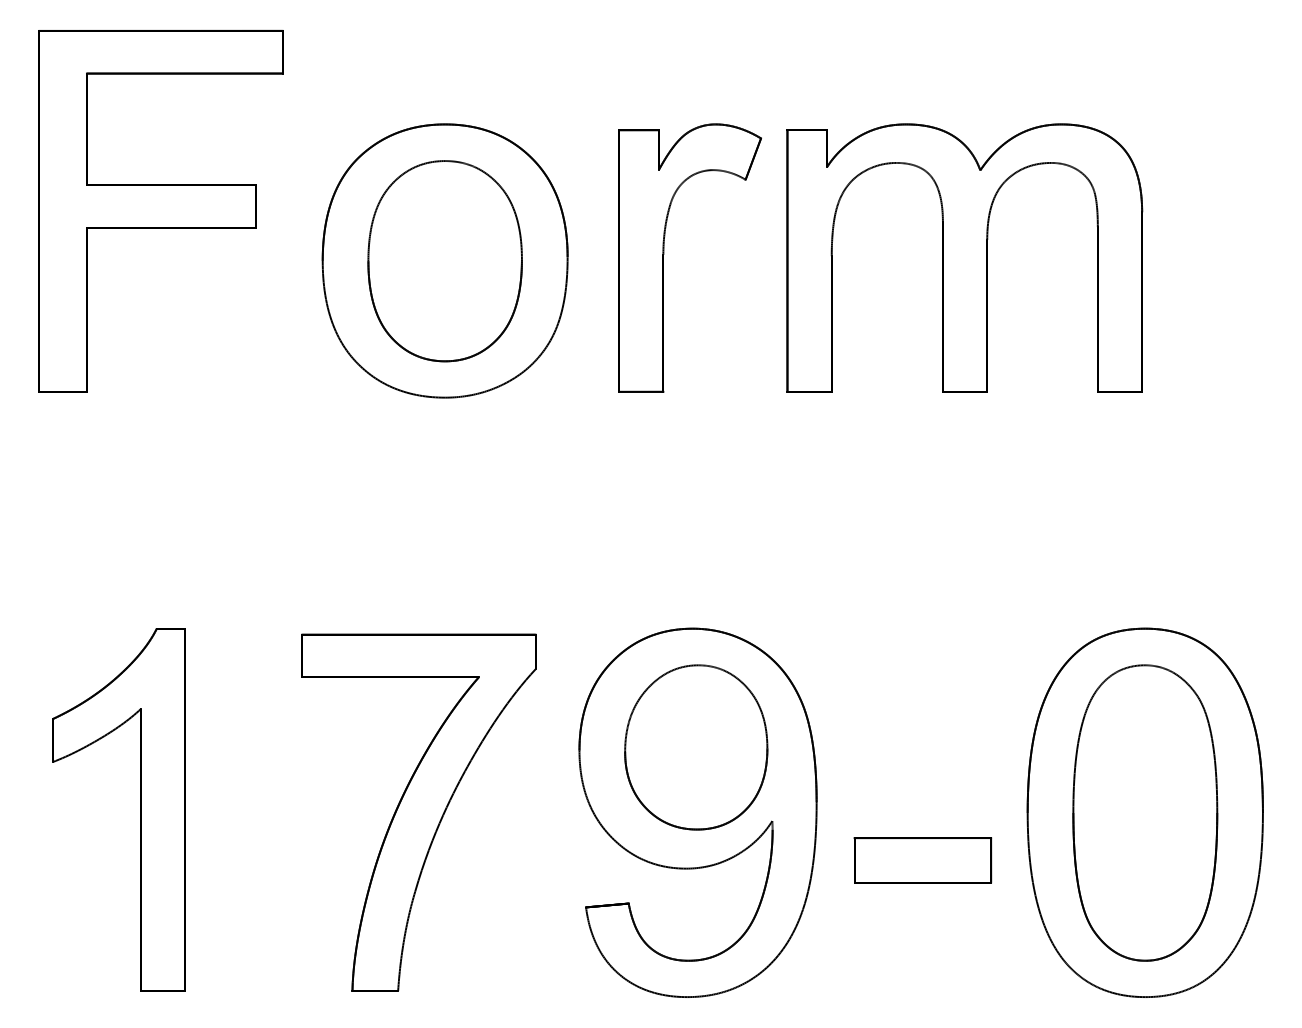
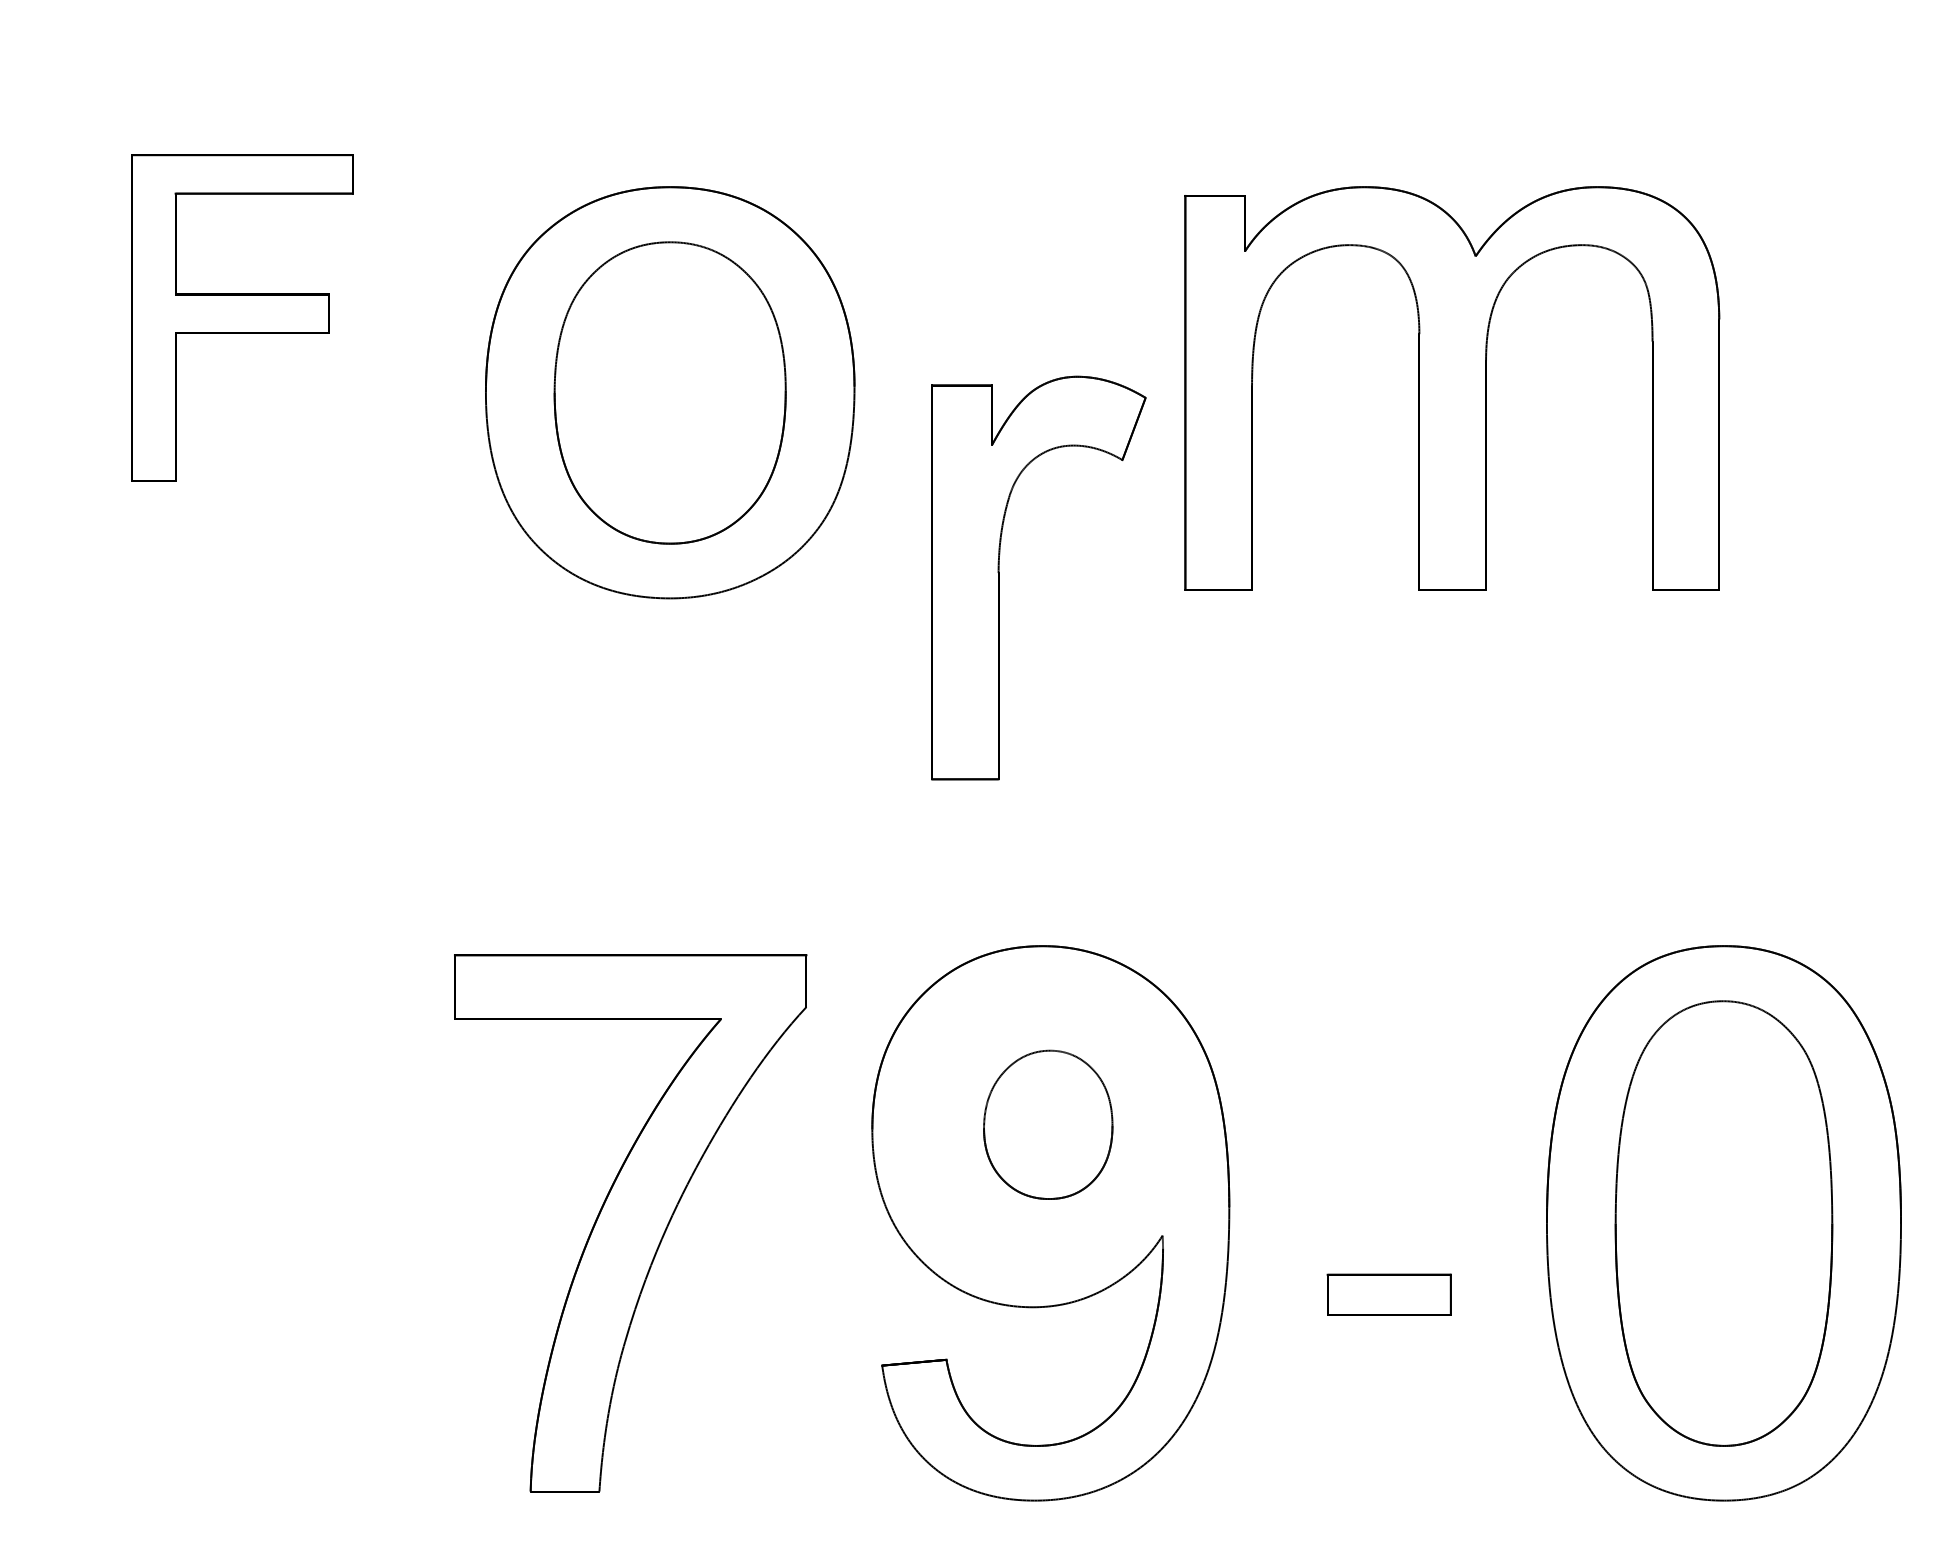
part: (160, 211) -> (241, 318), size x0.6
part: (664, 254) -> (1000, 572), moved
part: (696, 747) -> (1048, 1124), size x0.6
part: (140, 809) -> (211, 1218), removed
part: (922, 860) -> (1388, 1295), size x0.6

